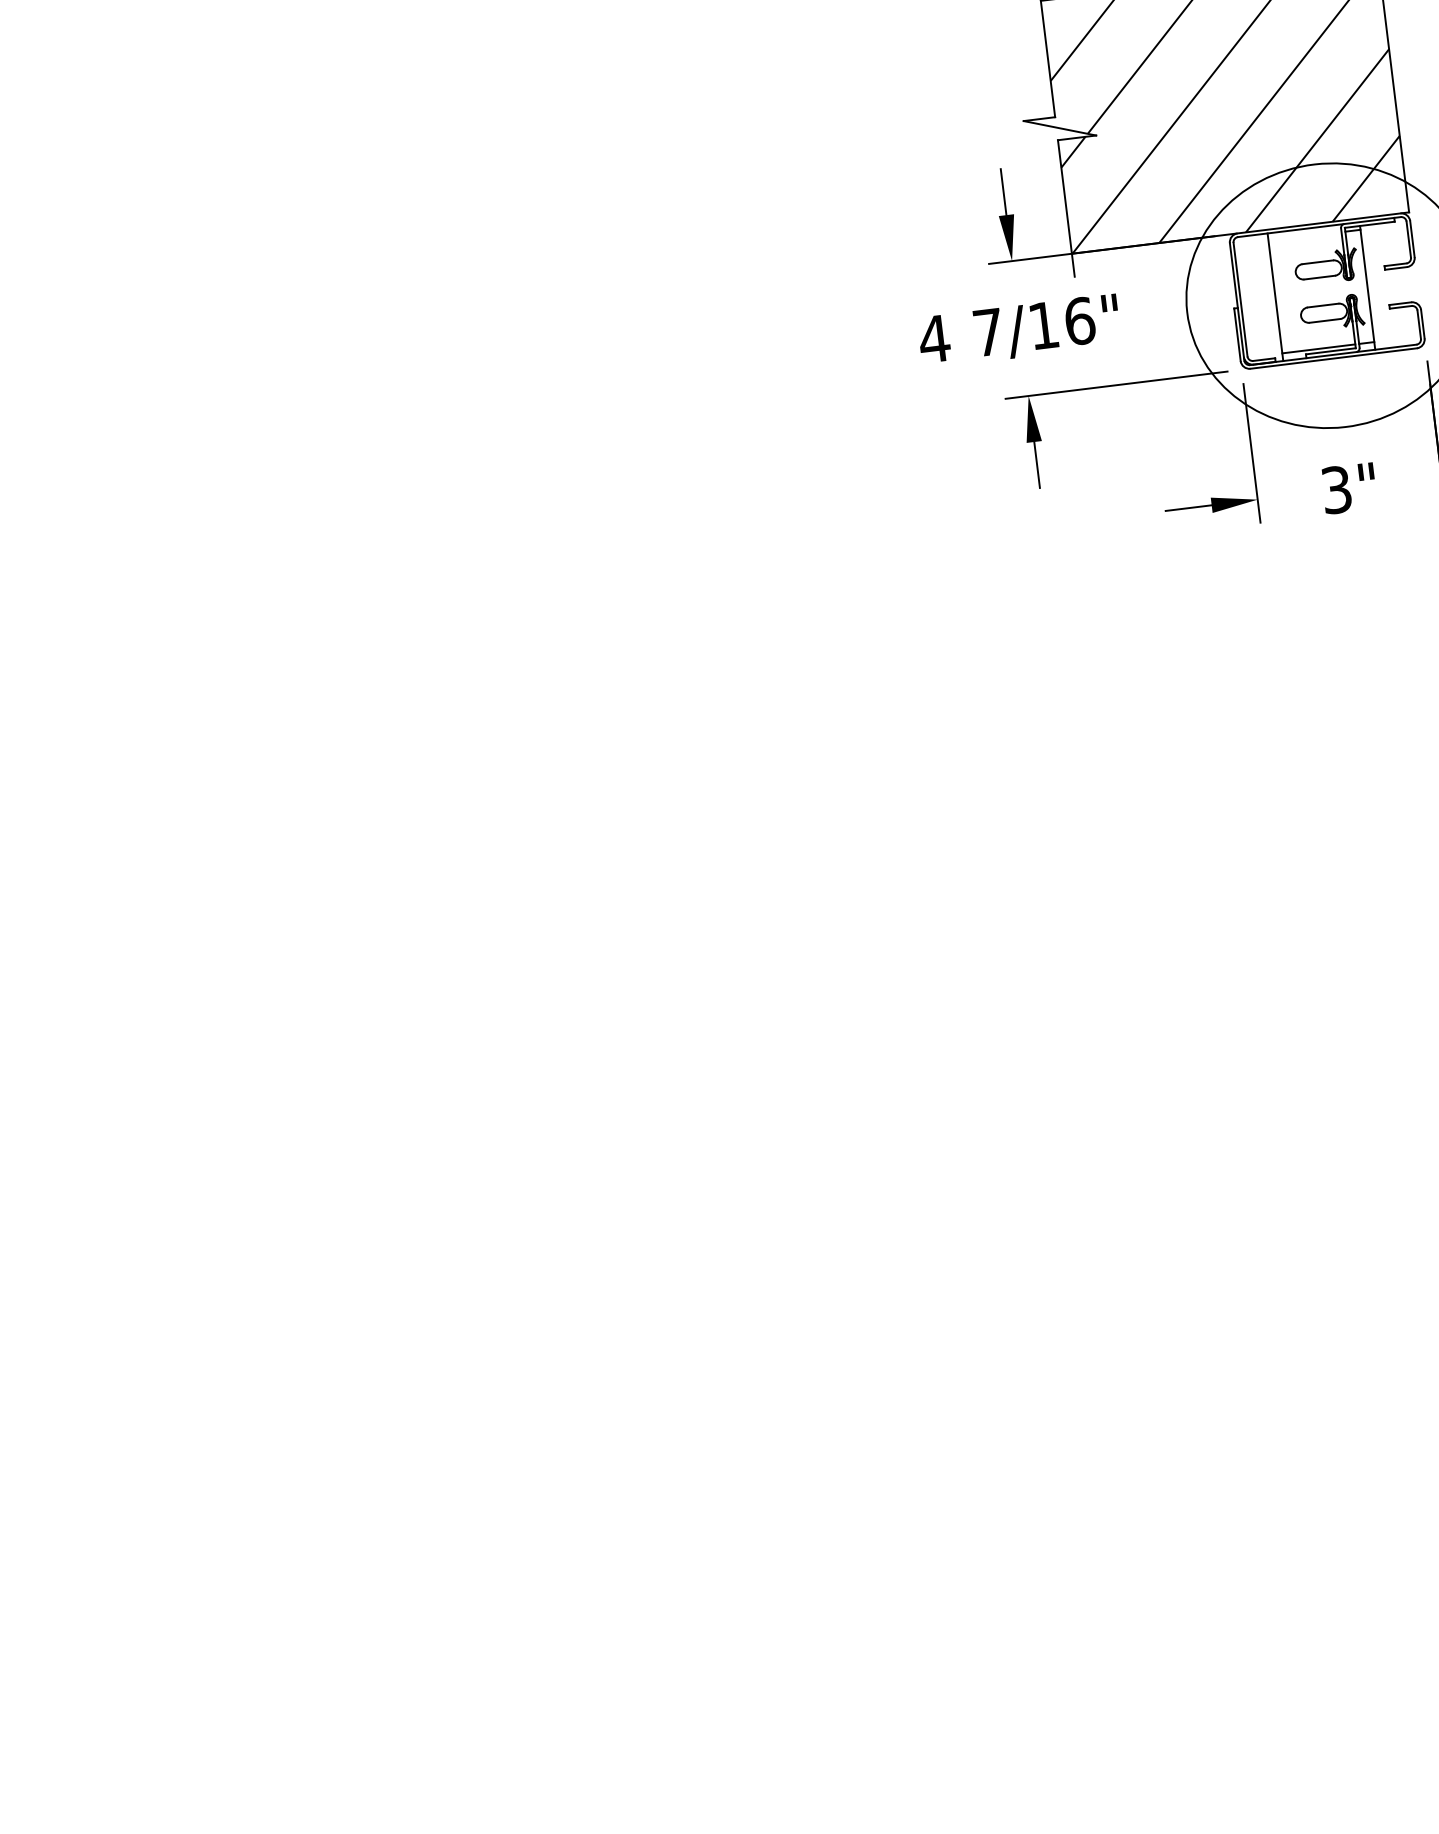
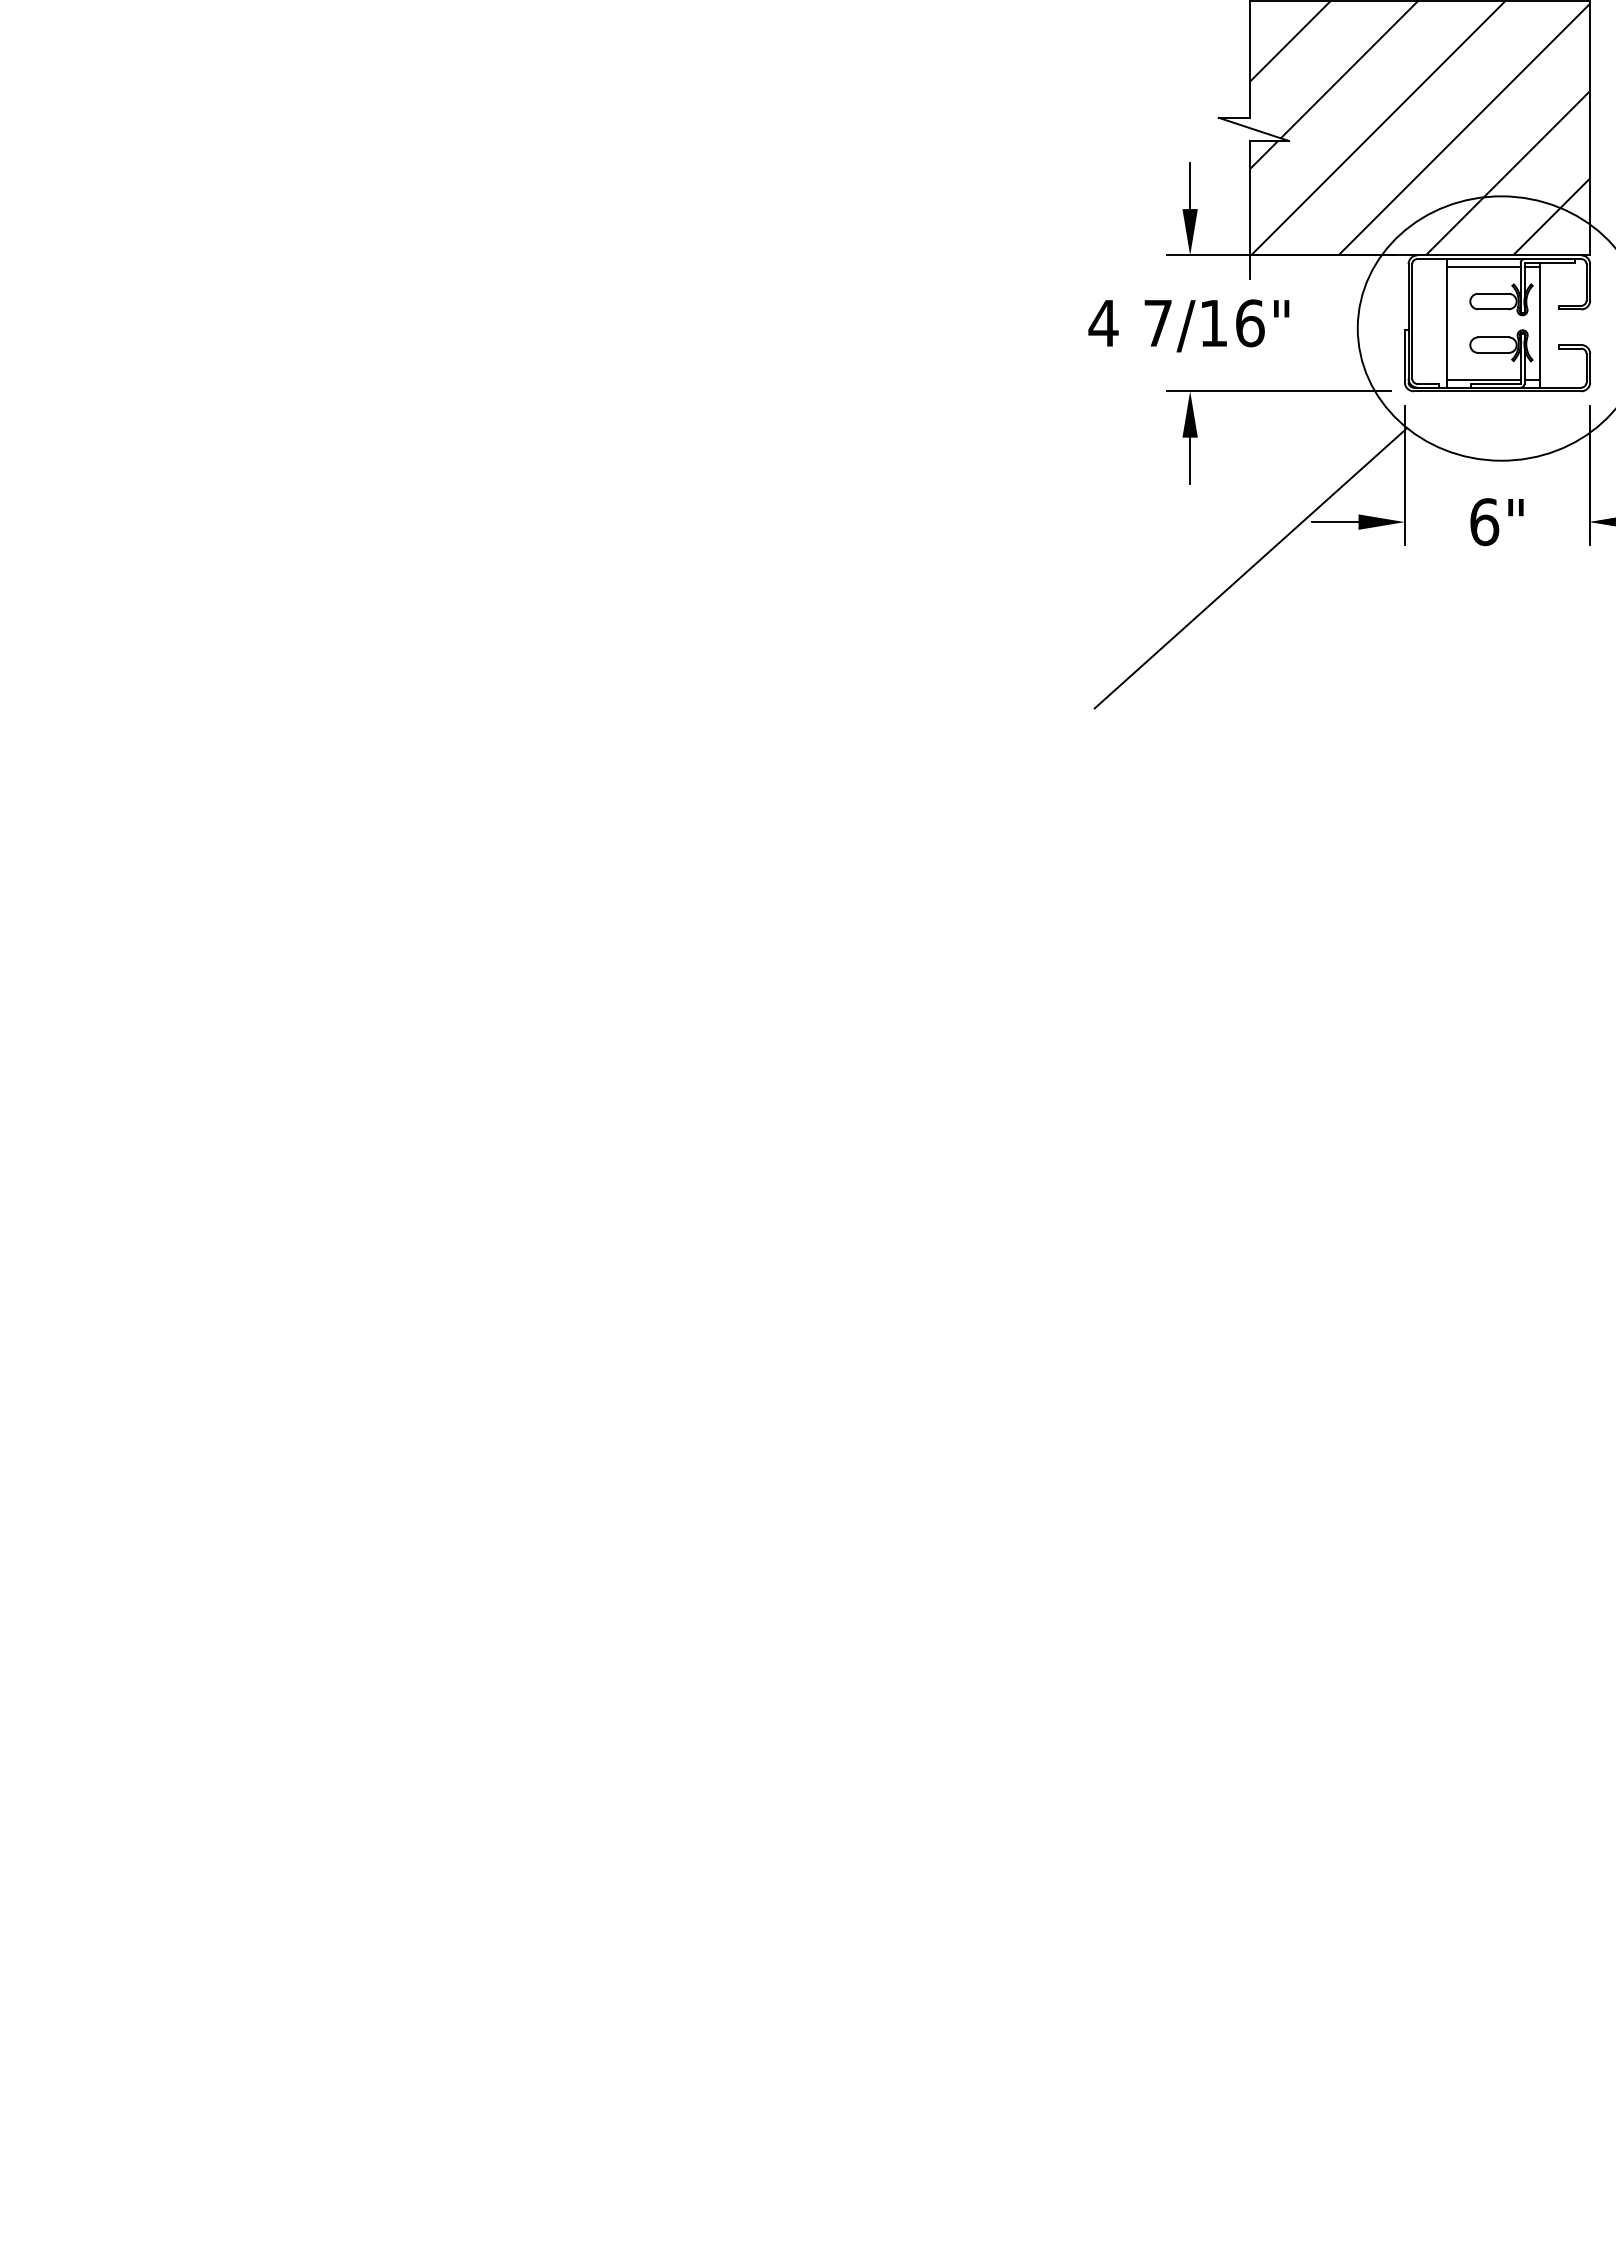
line: (1304, 236) -> (1483, 266), added
text: (1336, 490) -> (1484, 522), 3" -> 6"
line: (1110, 564) -> (1250, 568), added

